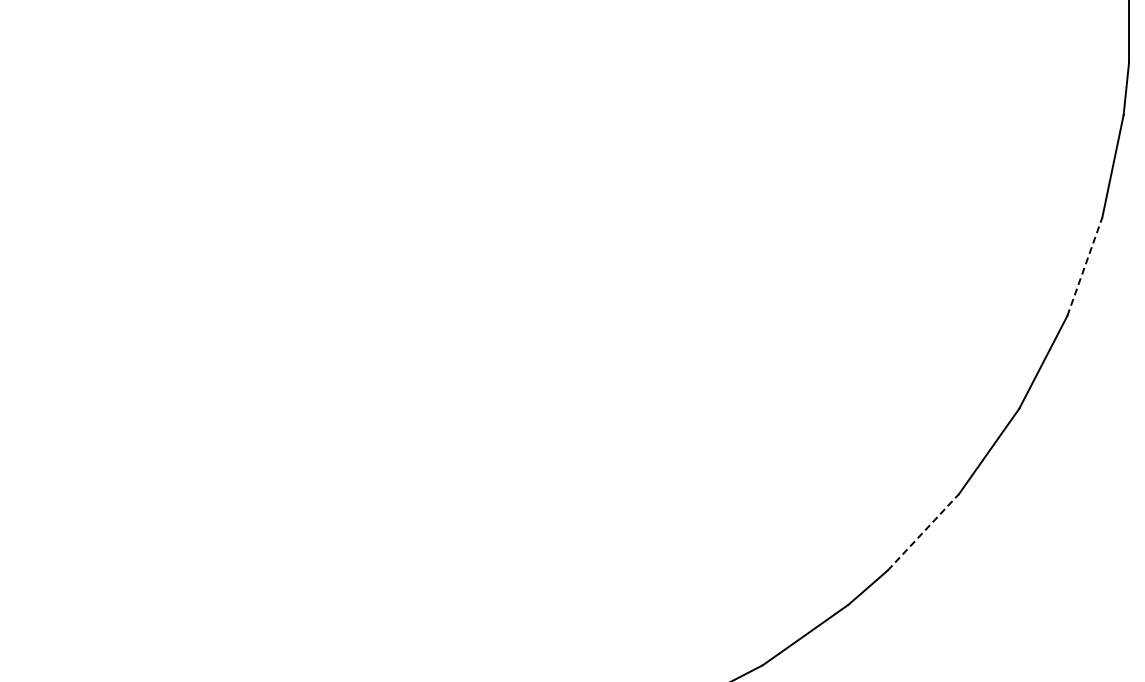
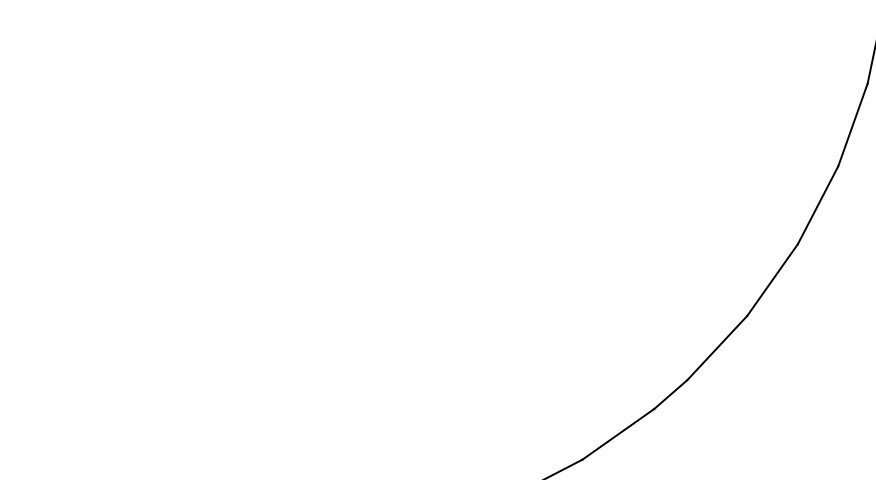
line: (1085, 266) -> (853, 124), dashed -> solid
line: (923, 531) -> (717, 347), dashed -> solid

